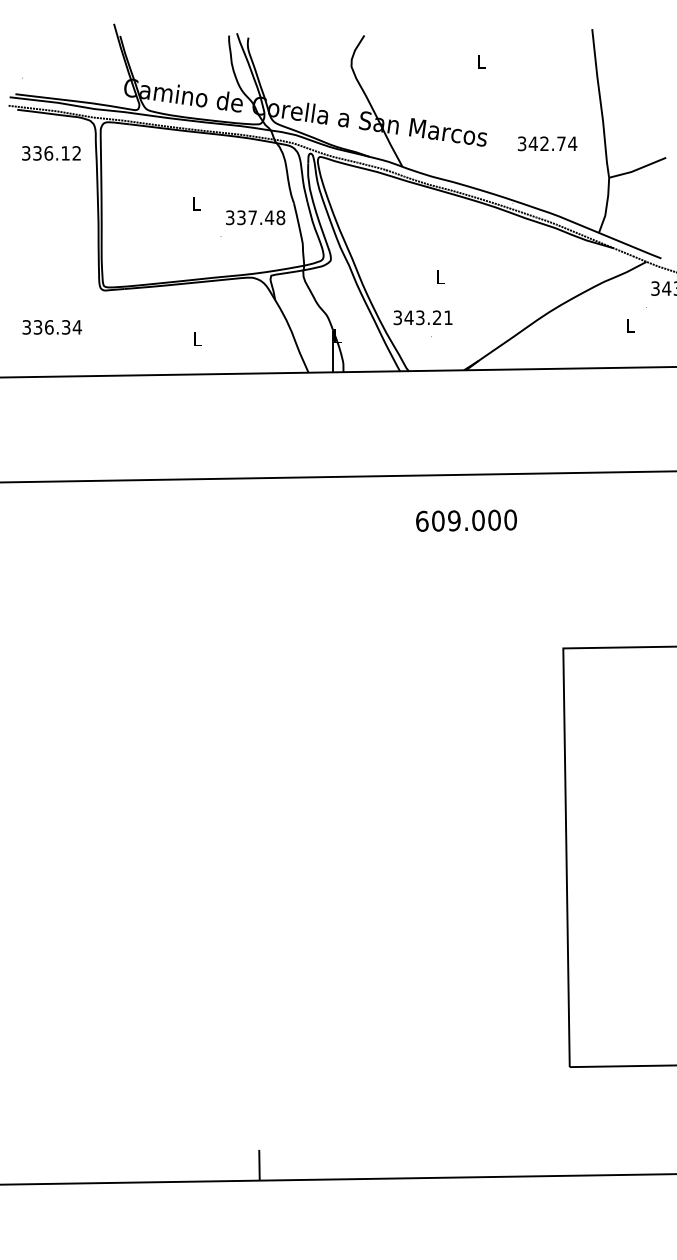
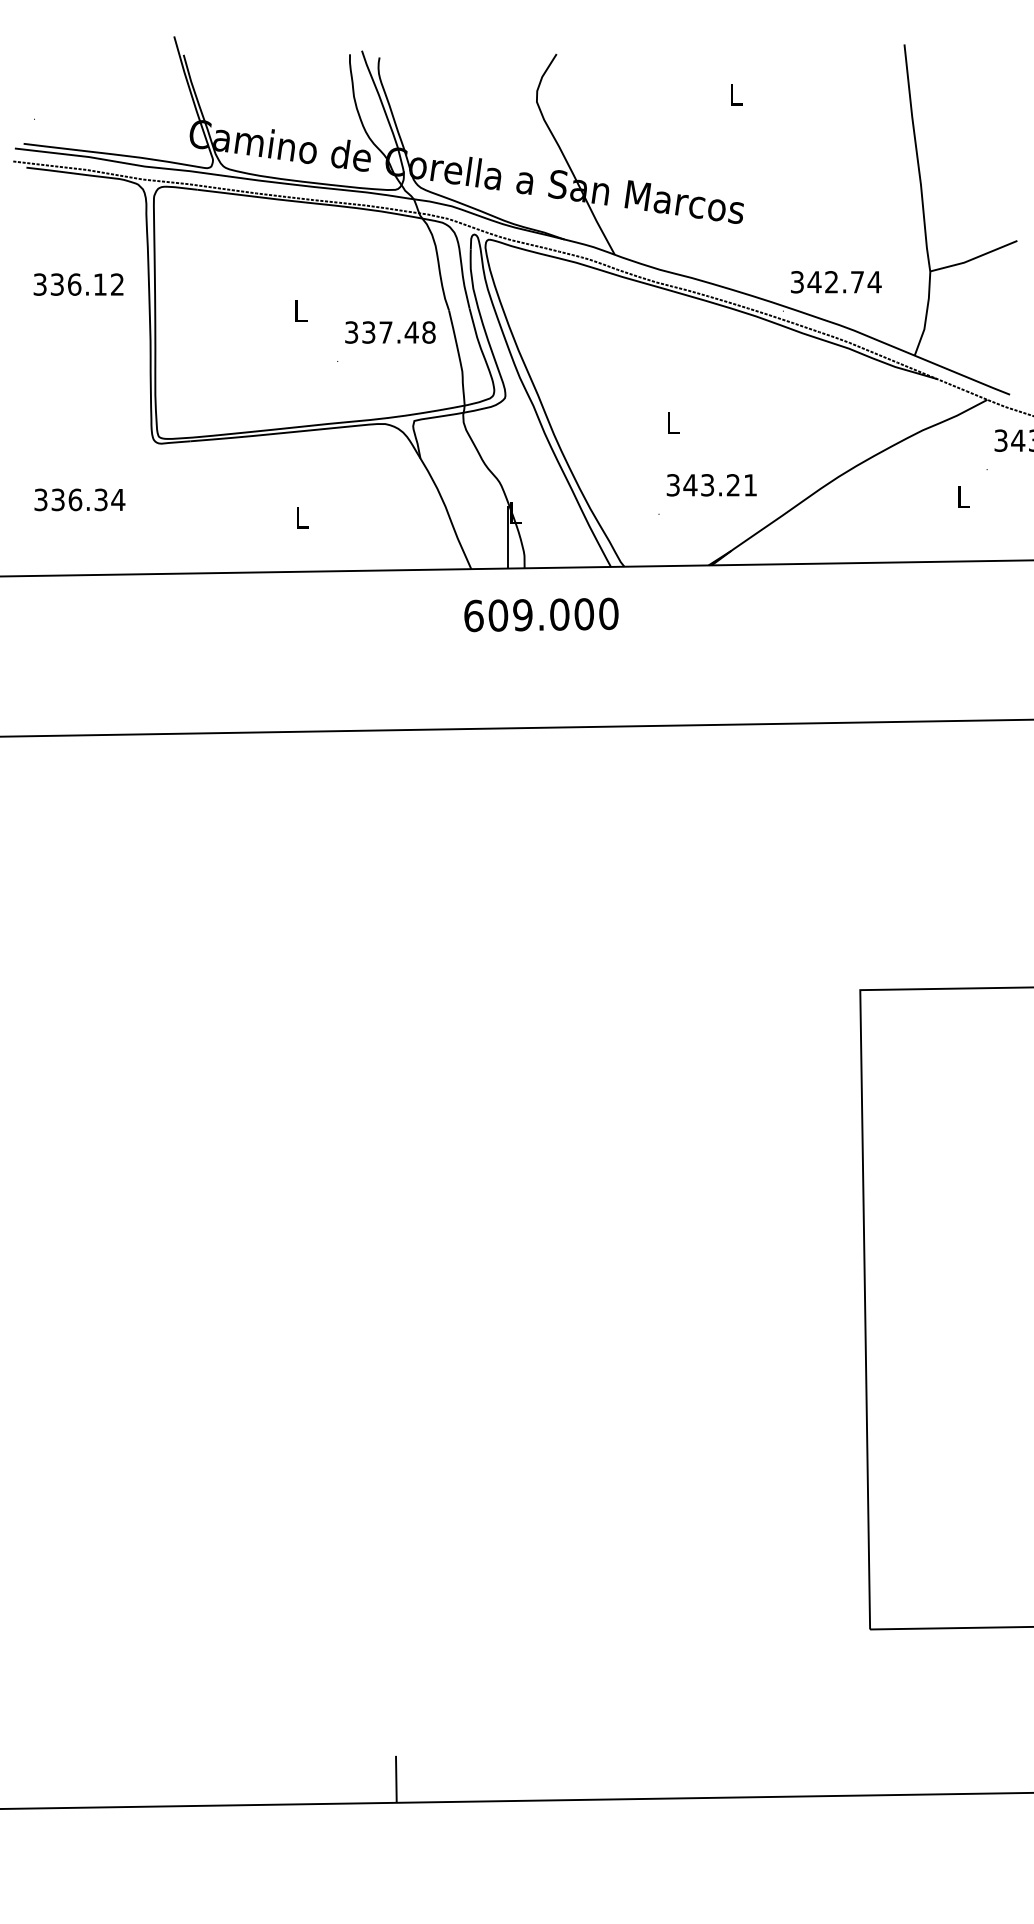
text: (547, 143) -> (836, 281), moved
text: (51, 153) -> (78, 284), moved
text: (422, 317) -> (710, 484), moved
text: (466, 520) -> (541, 614), moved

